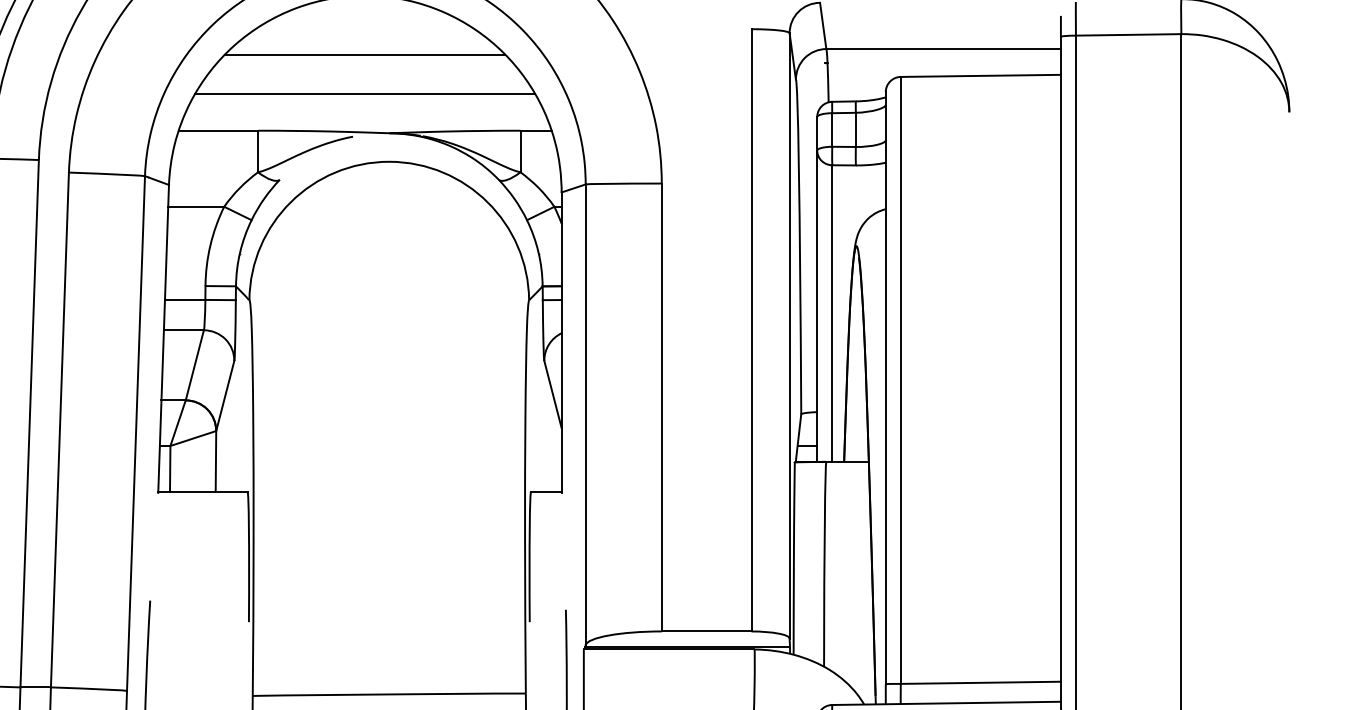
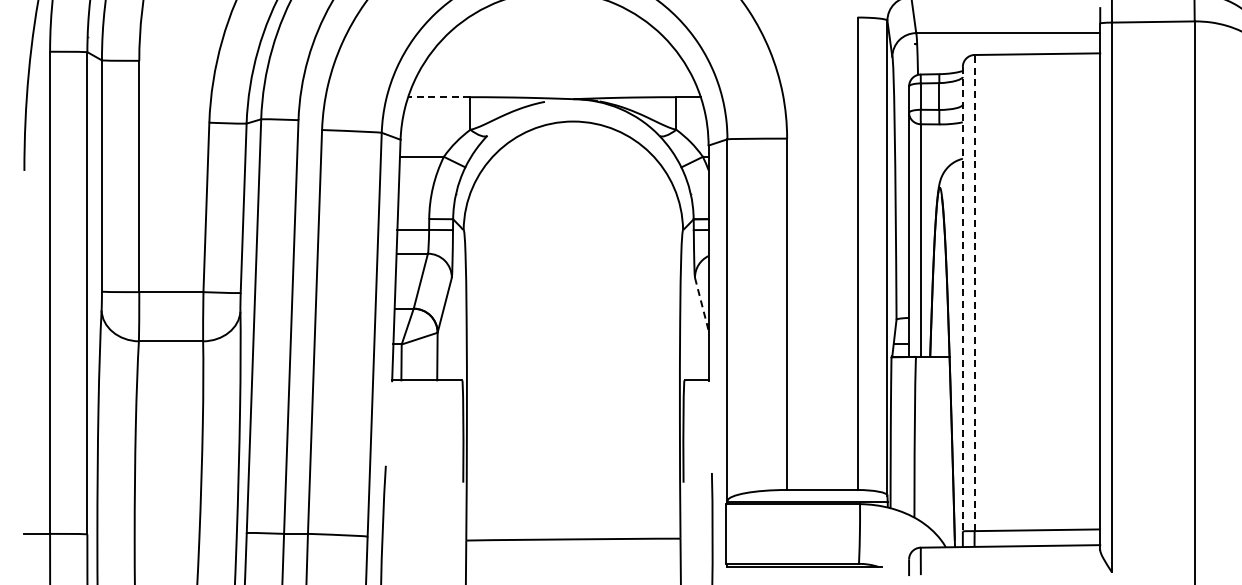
line: (365, 54) -> (554, 37), removed
line: (365, 94) -> (554, 68), removed
line: (217, 131) -> (438, 97), solid -> dashed
line: (900, 379) -> (974, 292), solid -> dashed
line: (885, 388) -> (962, 299), solid -> dashed
line: (552, 395) -> (701, 304), solid -> dashed

